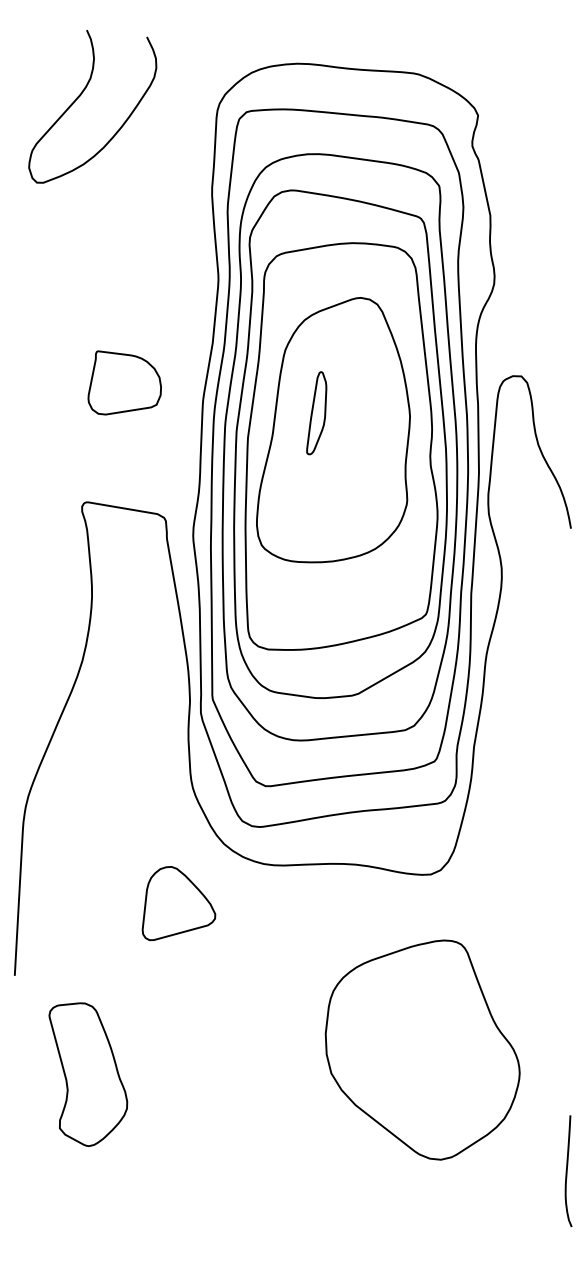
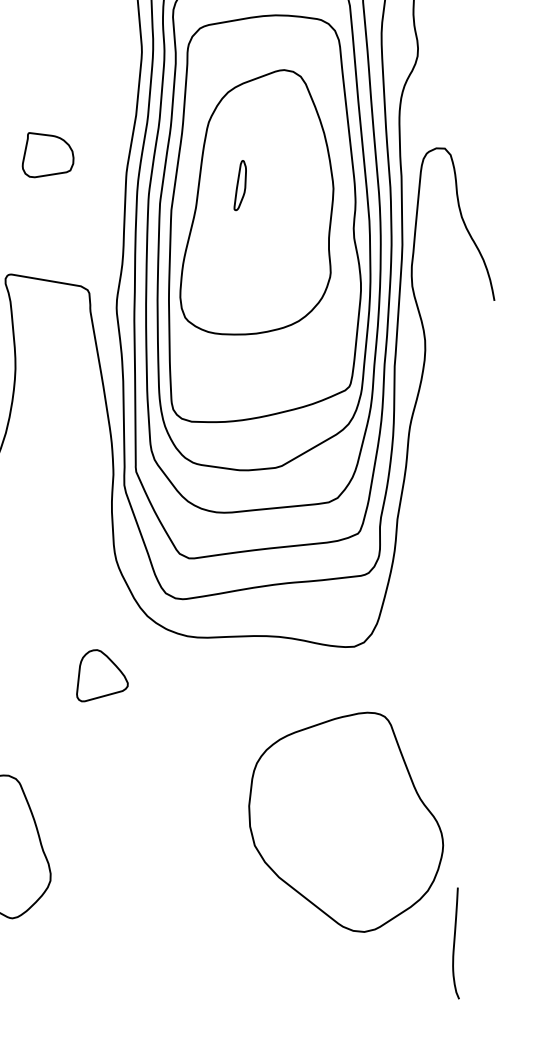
part: (124, 382) -> (47, 154), size x0.7
part: (316, 413) -> (239, 185), size x0.6
part: (178, 903) -> (101, 675), size x0.7
curve: (567, 1171) -> (454, 943), moved

